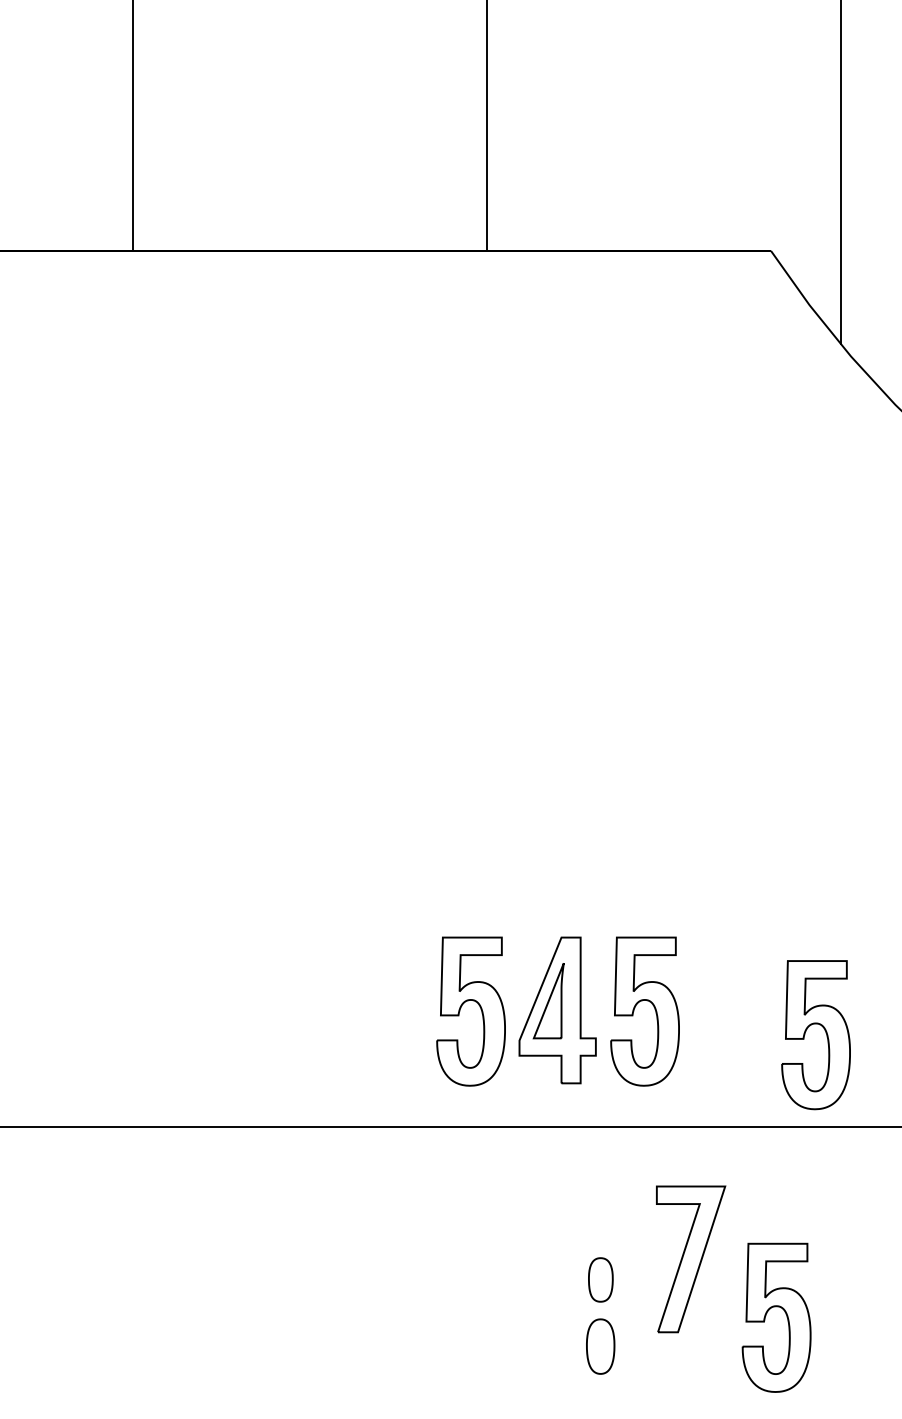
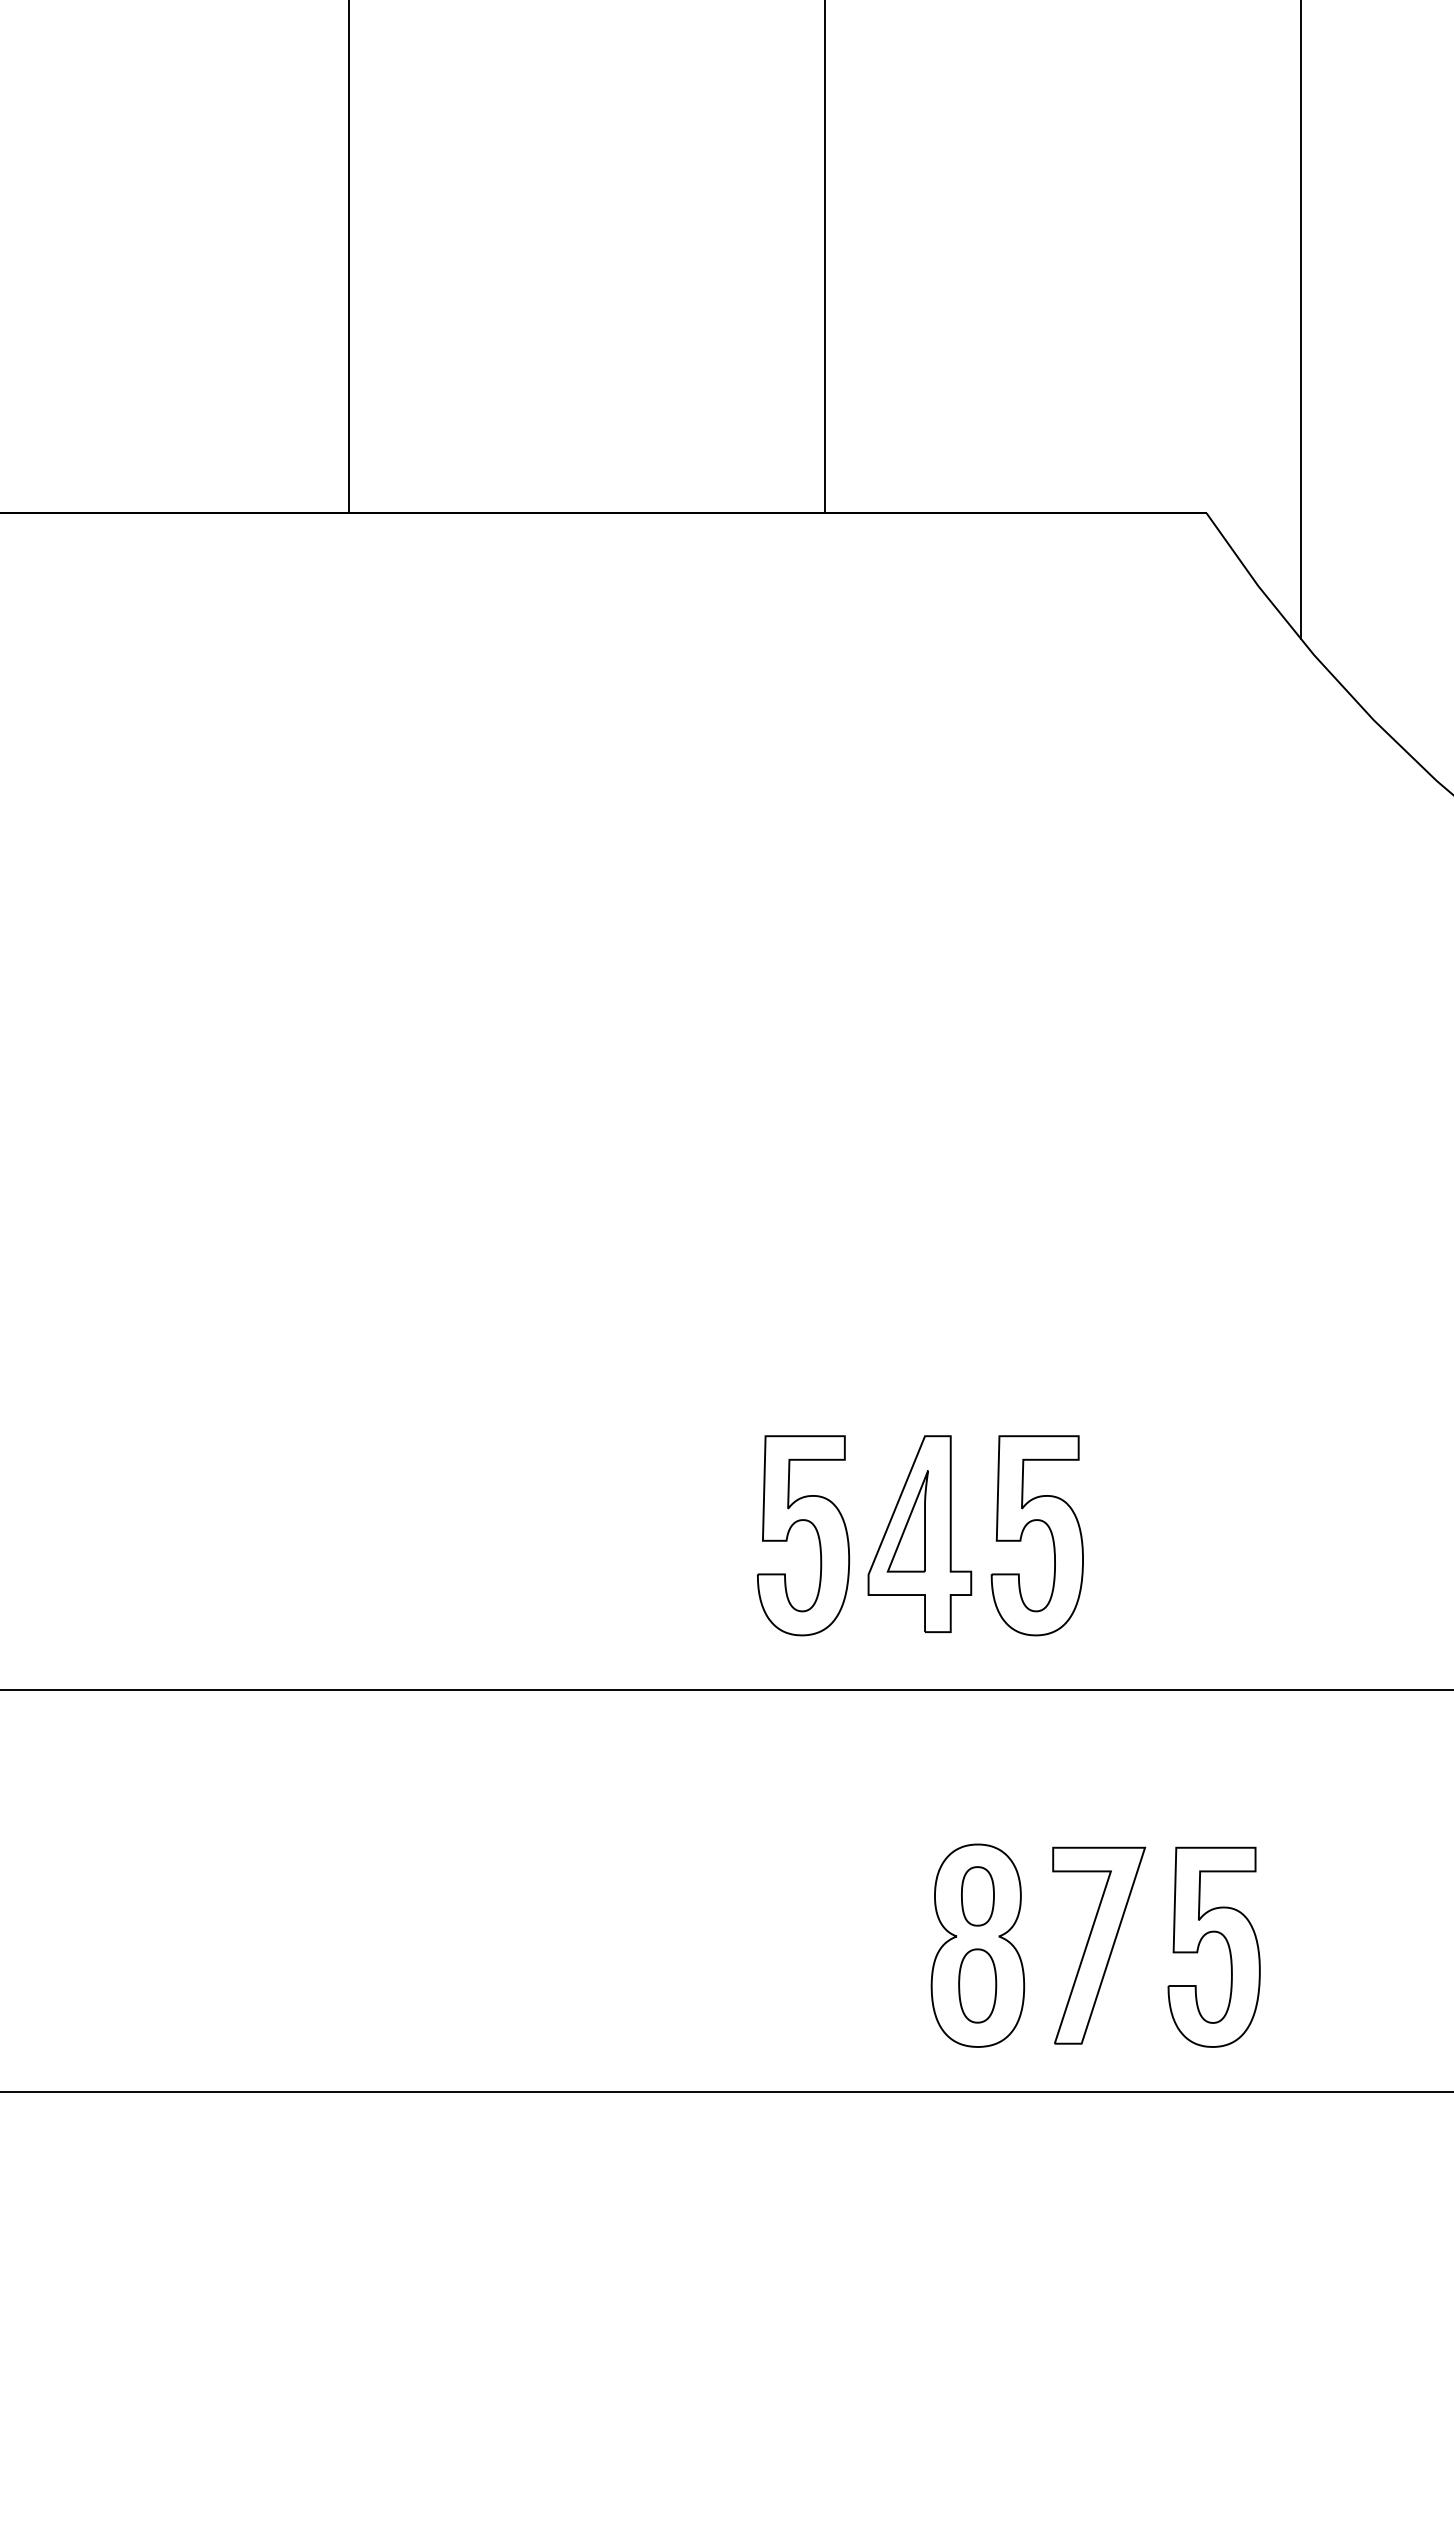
part: (806, 1030) -> (1254, 1561), removed
part: (691, 1259) -> (1099, 1945), moved
part: (600, 1316) -> (977, 1945), added

